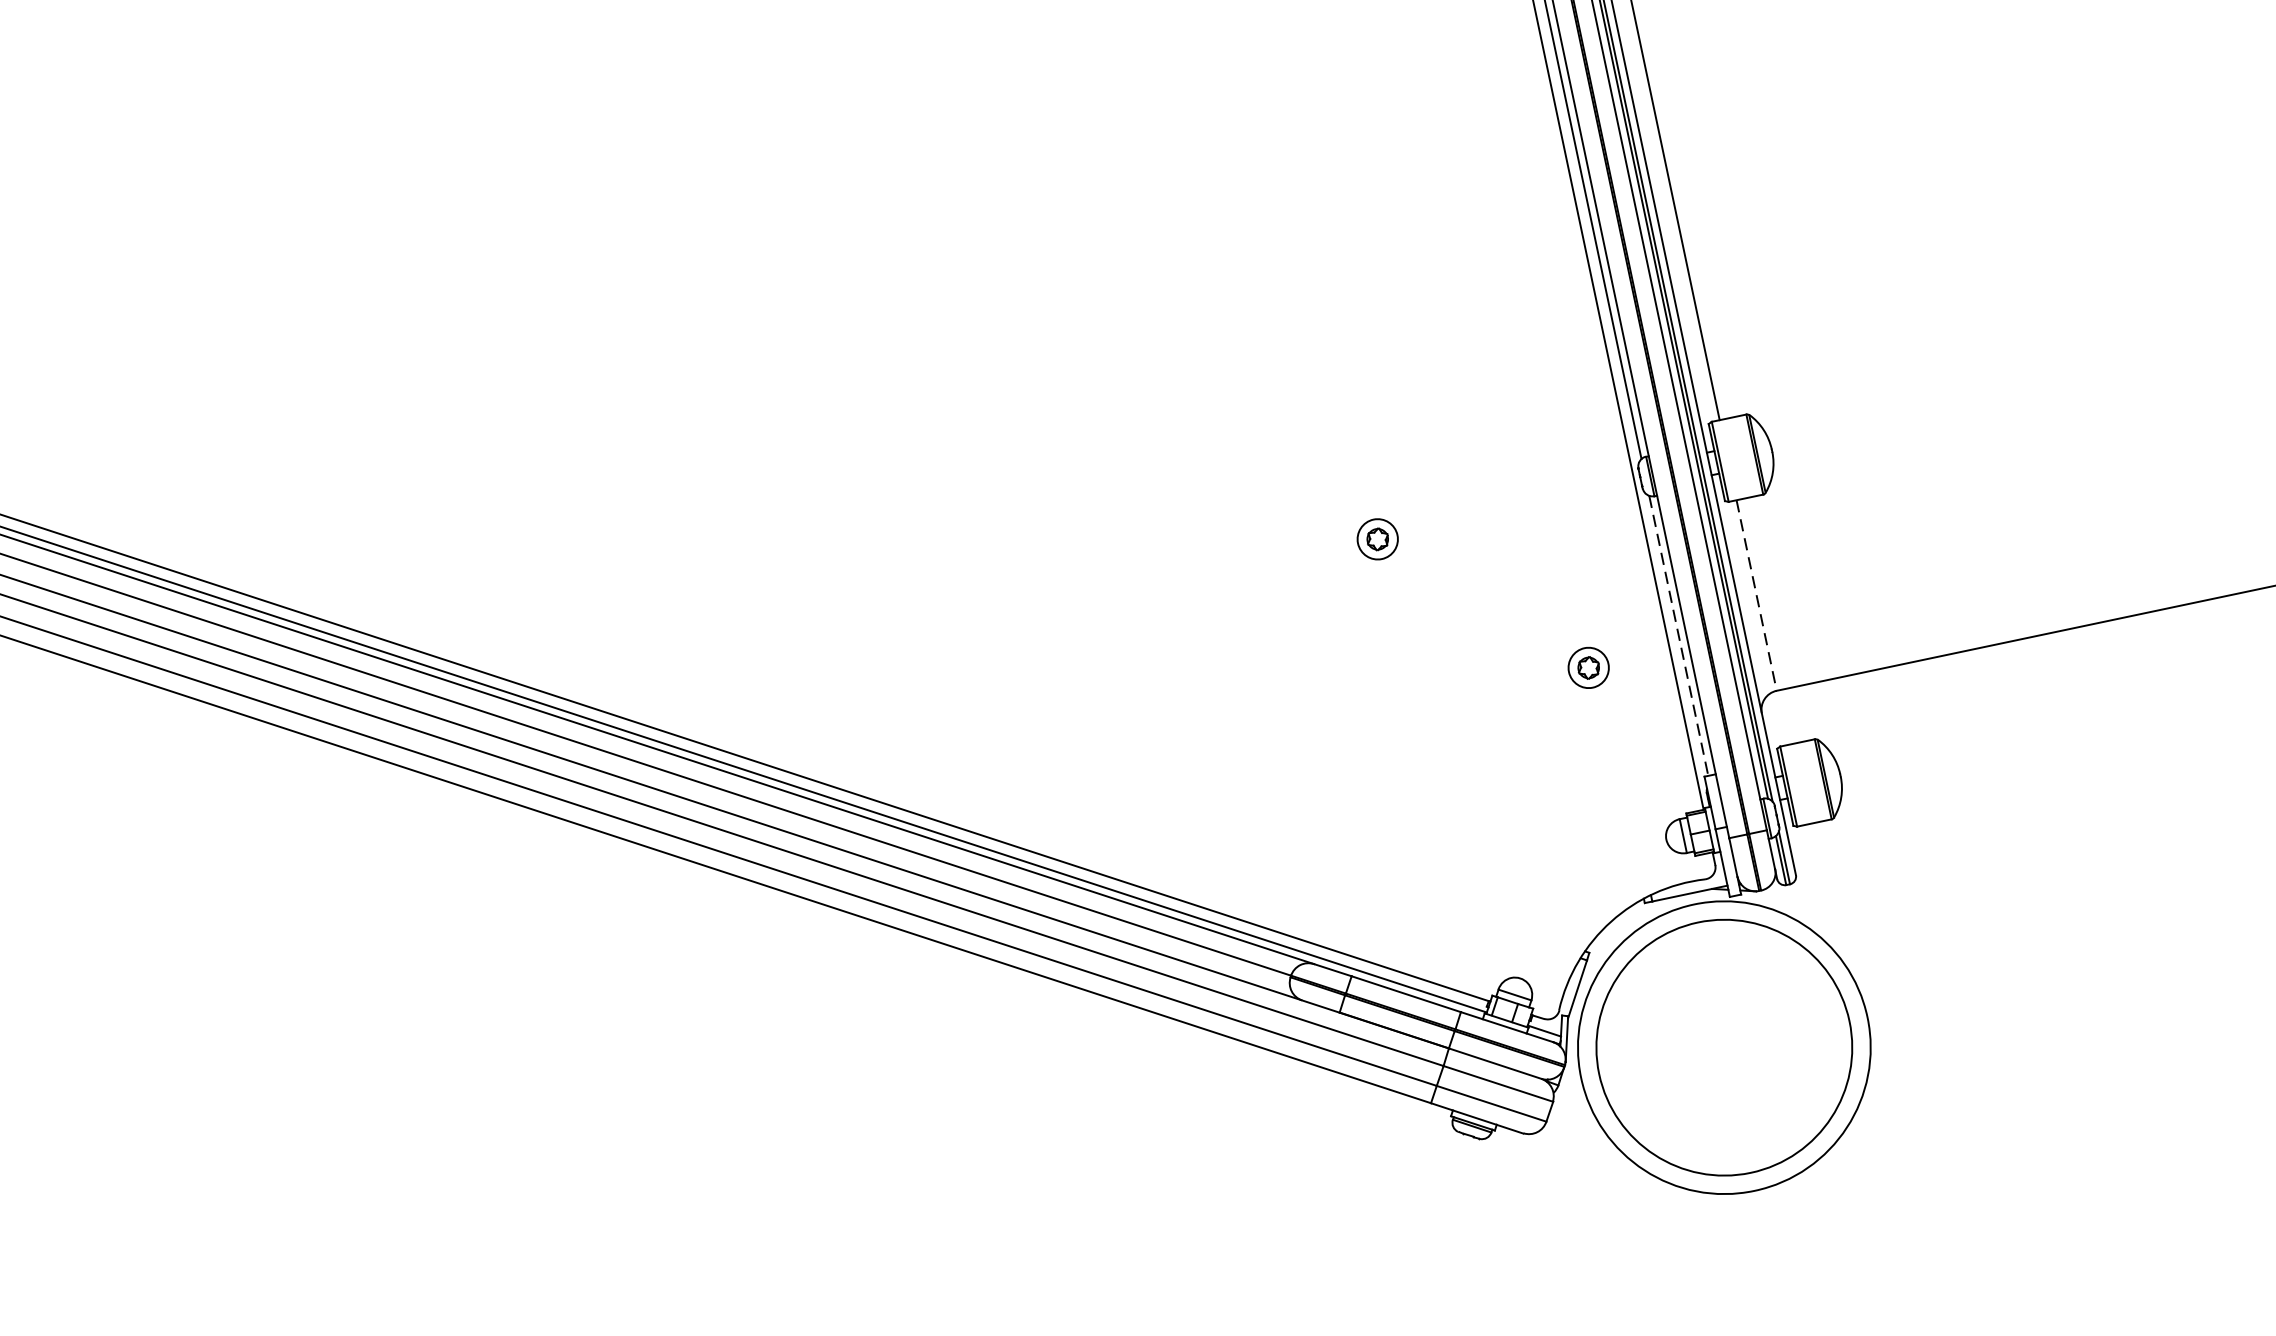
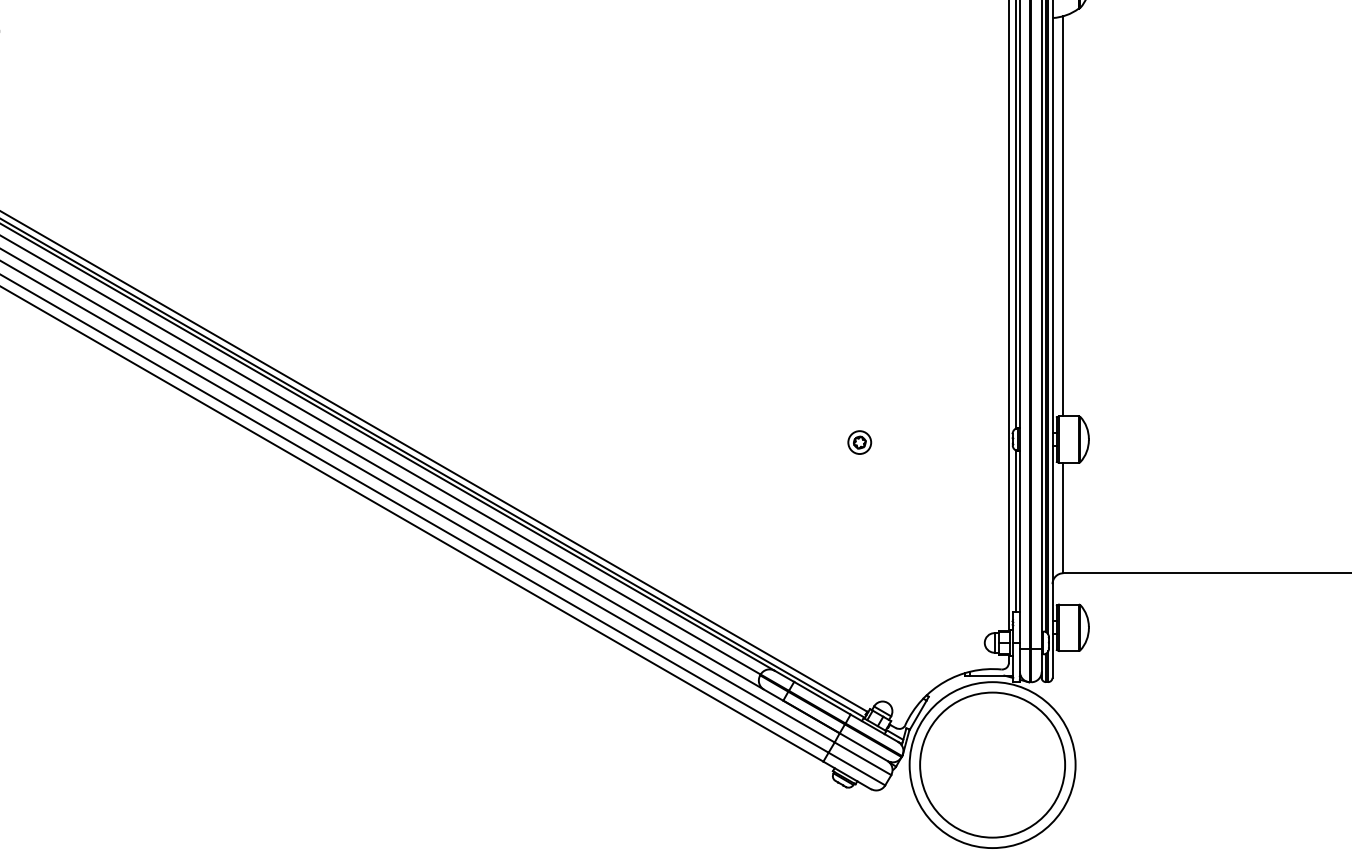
line: (1756, 596) -> (1063, 518), dashed -> solid
line: (1678, 636) -> (1015, 531), dashed -> solid
part: (1588, 667) -> (961, 538), removed

